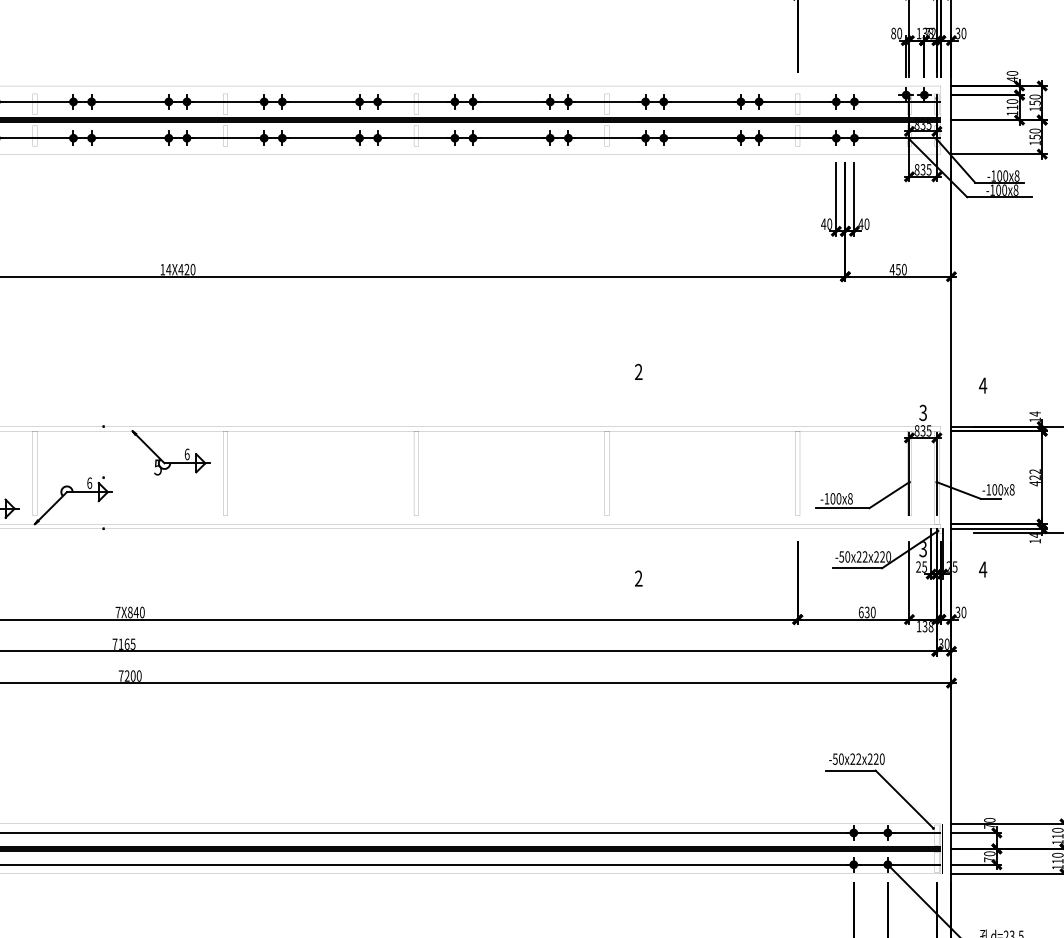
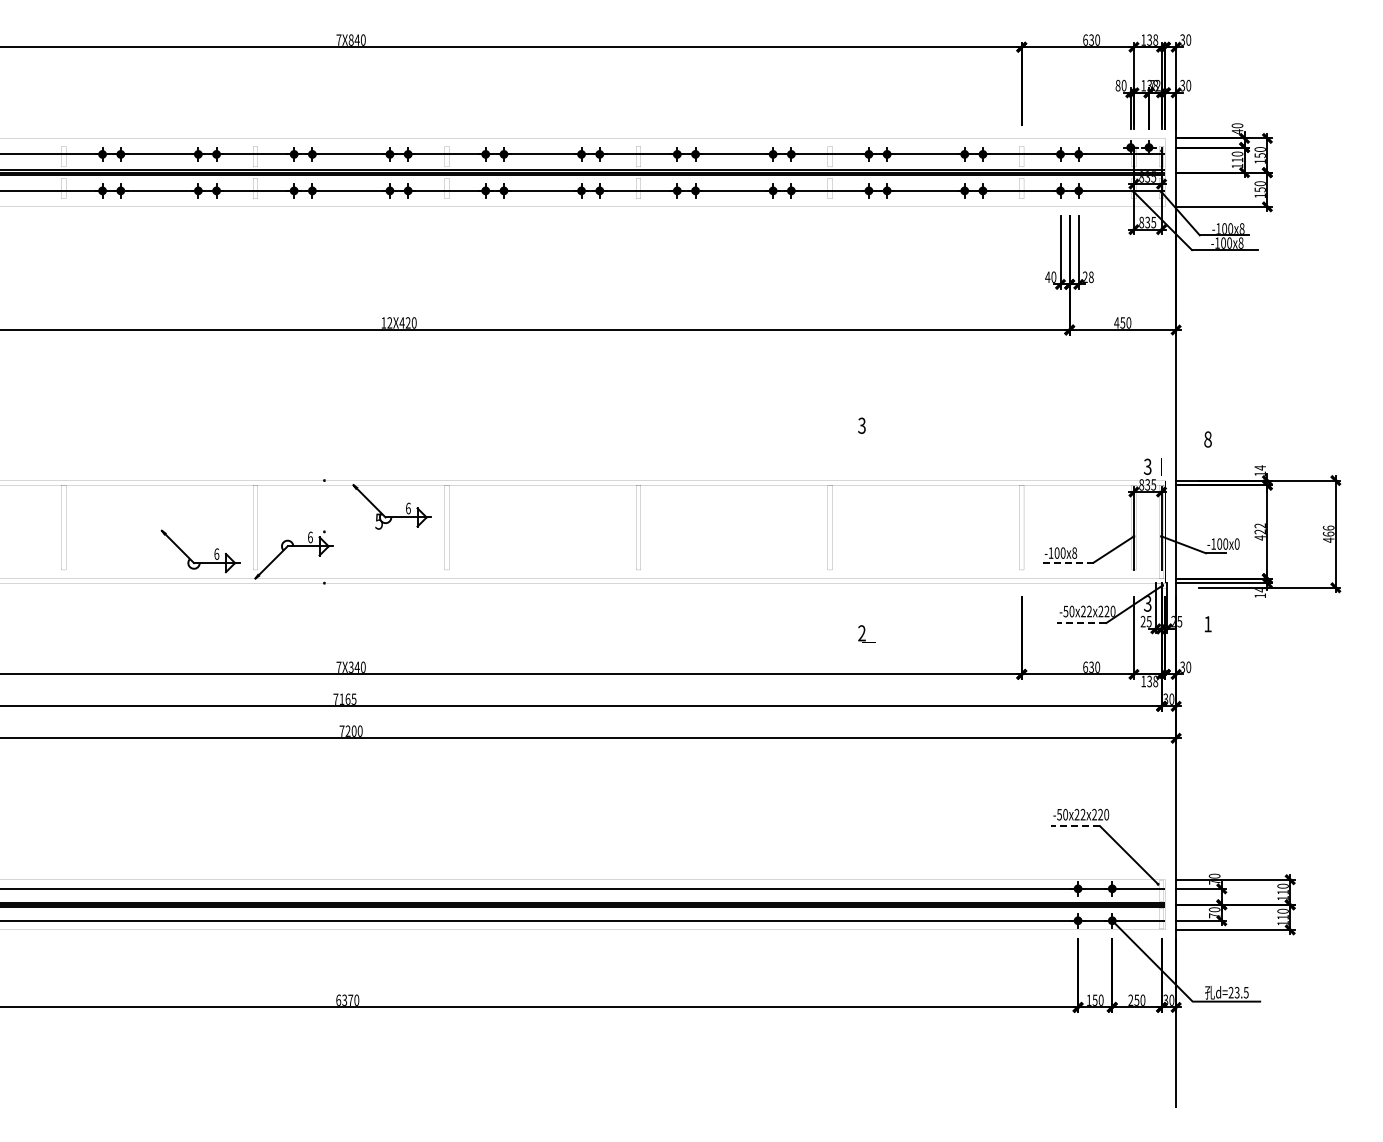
text: (863, 223) -> (1087, 276), 40 -> 28
text: (168, 269) -> (389, 322), 14X420 -> 12X420
text: (638, 371) -> (861, 425), 2 -> 3
text: (982, 385) -> (1207, 439), 4 -> 8
text: (1011, 490) -> (1236, 544), -100x8 -> -100x0
line: (842, 508) -> (1066, 562), solid -> dashed
line: (857, 568) -> (1081, 623), solid -> dashed
text: (982, 569) -> (1207, 624), 4 -> 1
text: (129, 611) -> (350, 666), 7X840 -> 7X340
line: (851, 770) -> (1075, 826), solid -> dashed

